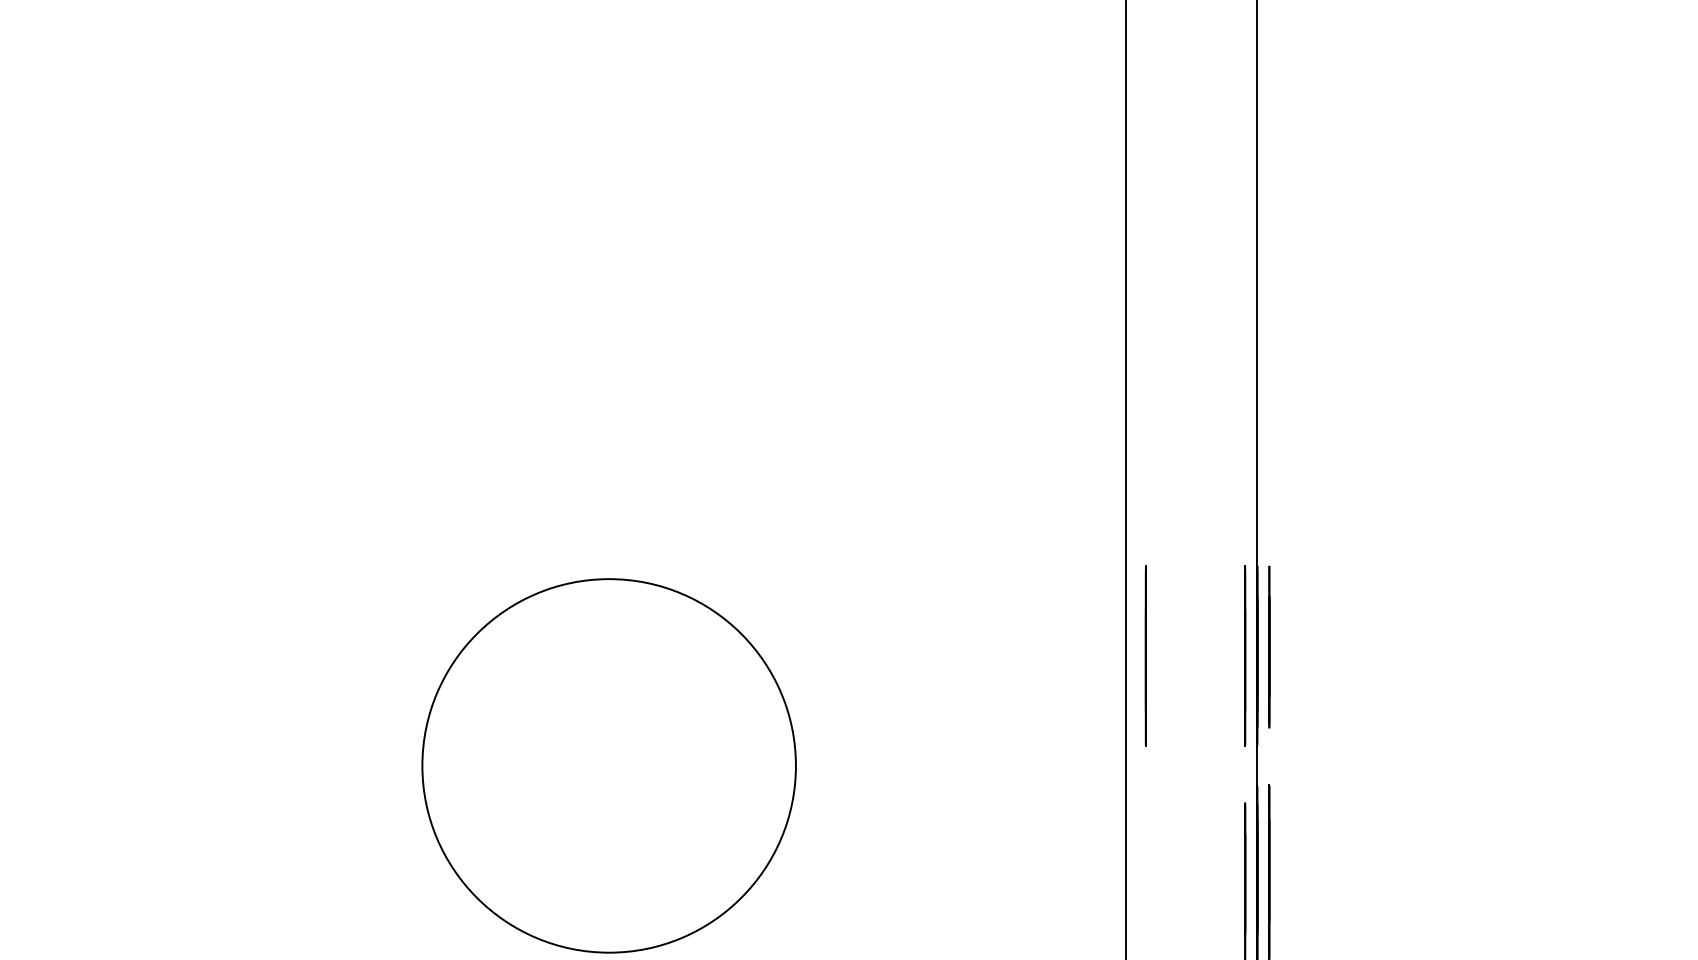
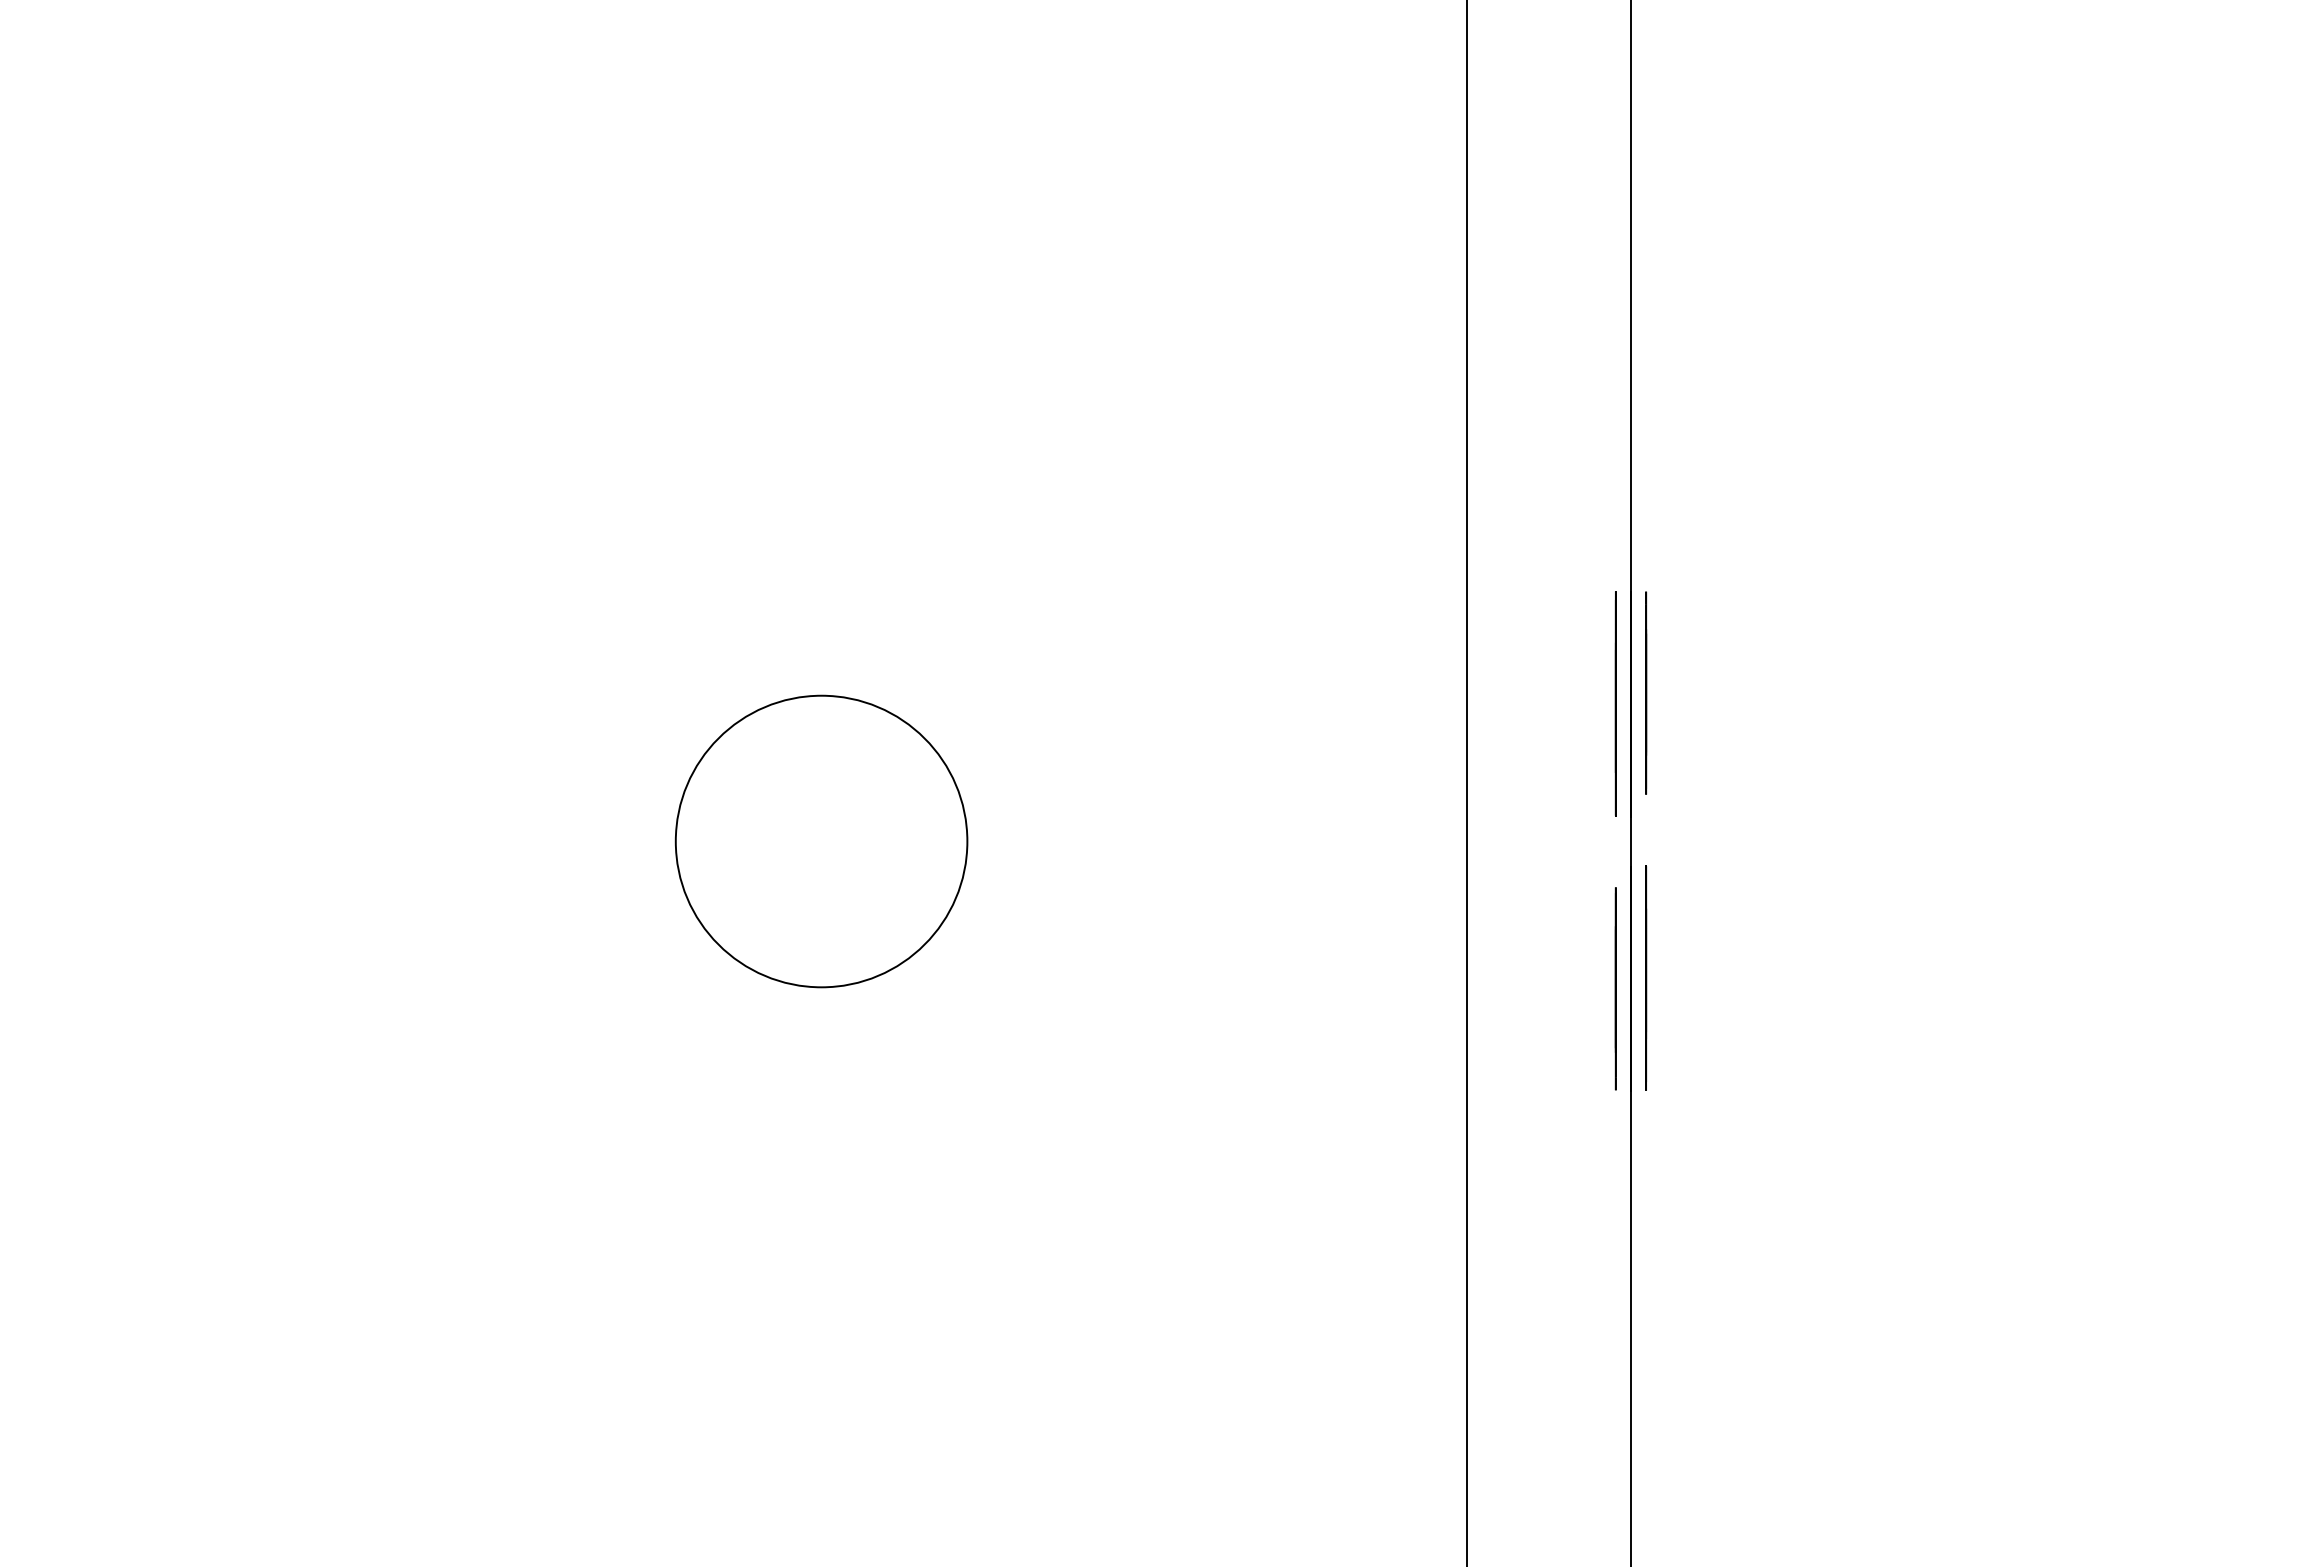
line: (1145, 655) -> (1491, 703), removed
circle: (609, 765) -> (821, 841), size x0.62

